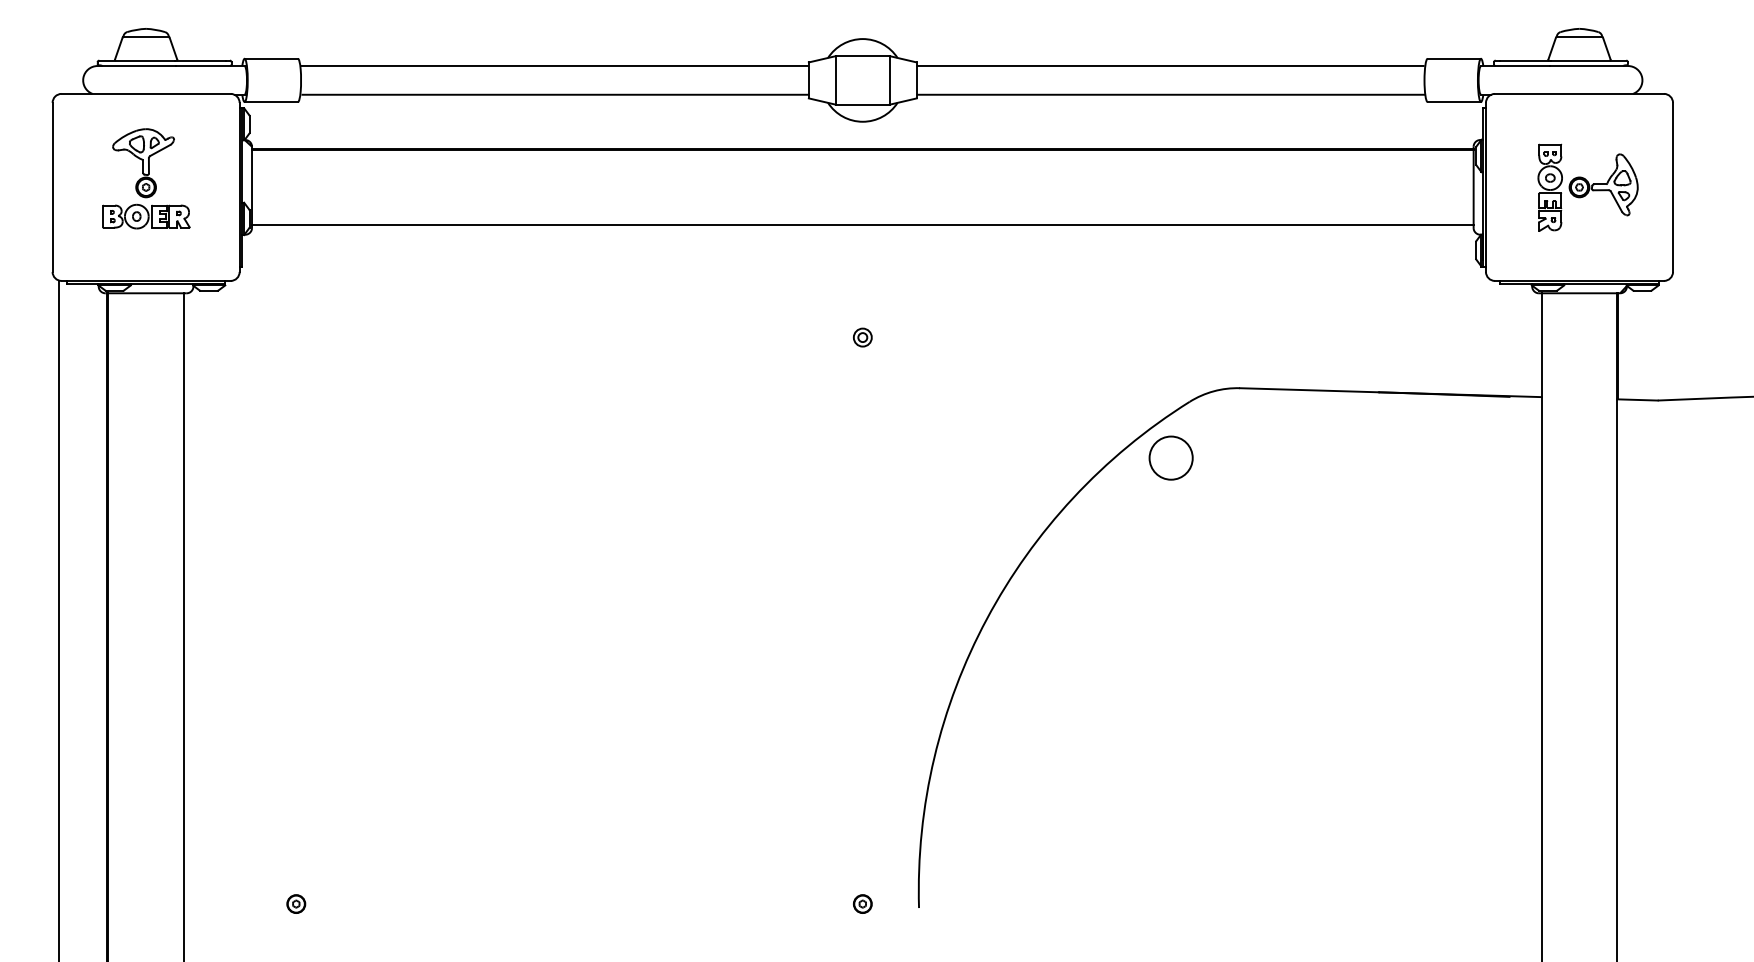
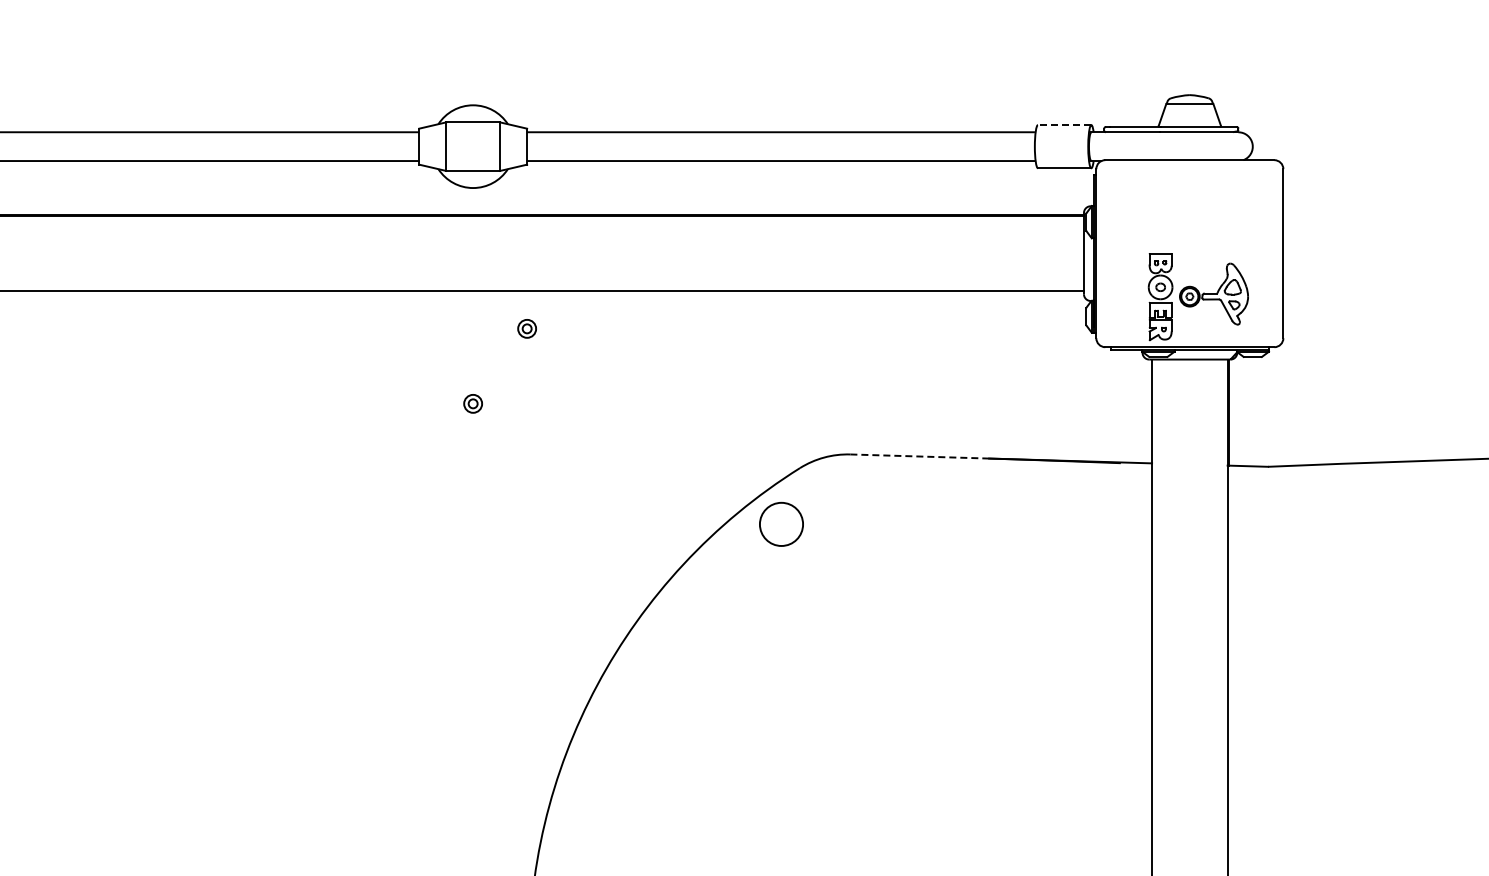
line: (1454, 58) -> (1064, 124), solid -> dashed
part: (1587, 187) -> (1197, 296), moved
part: (916, 262) -> (526, 328), added
line: (1309, 390) -> (919, 456), solid -> dashed

